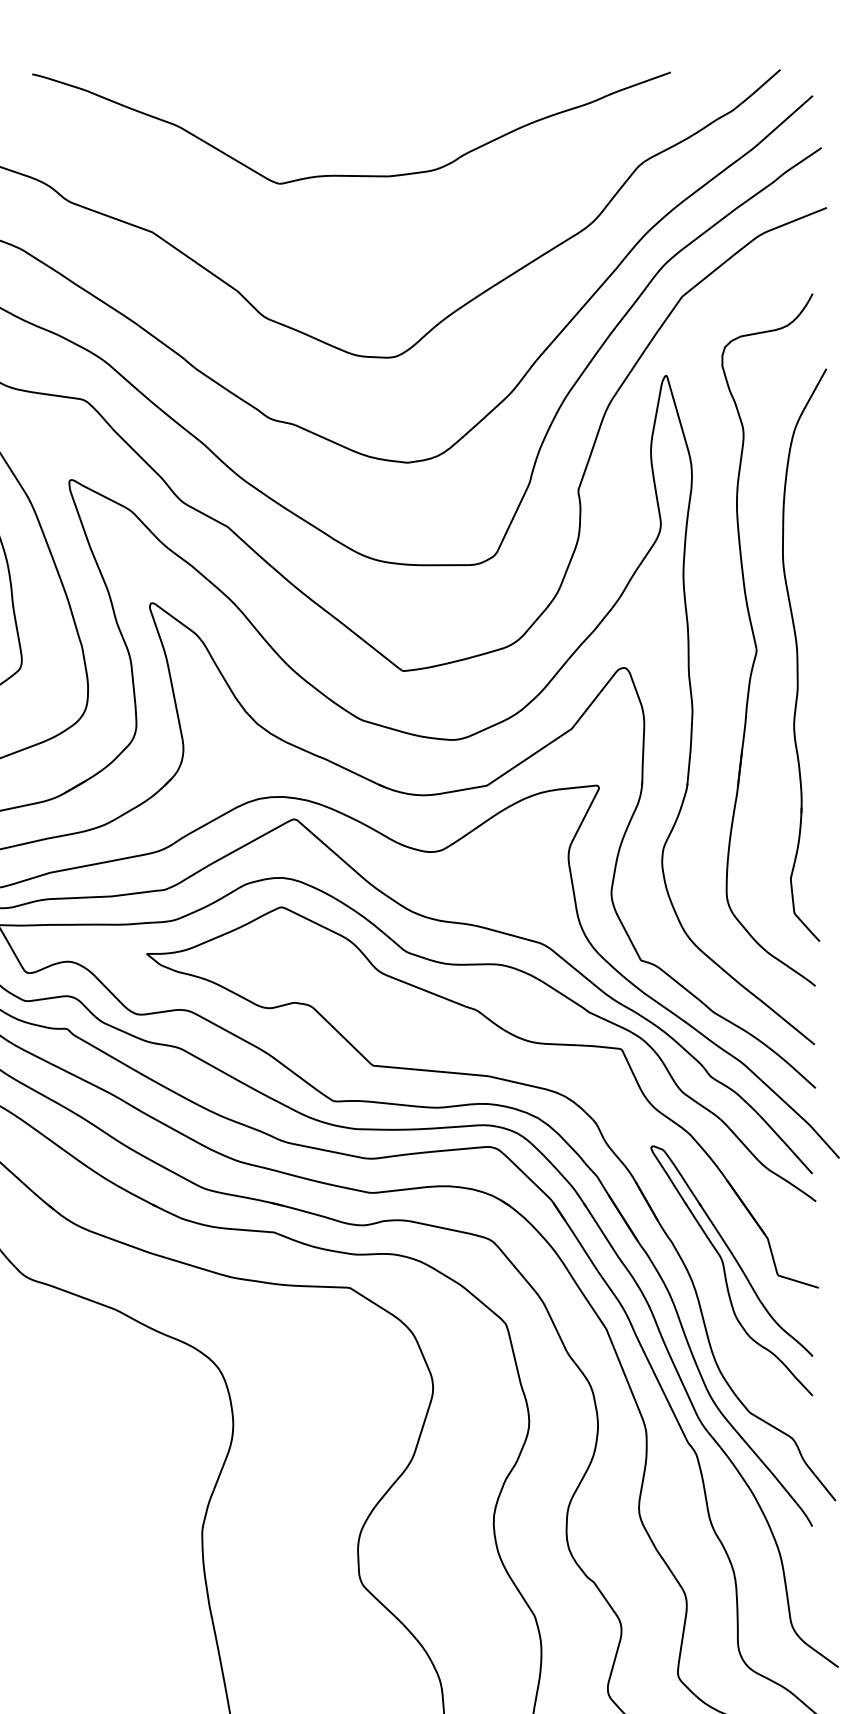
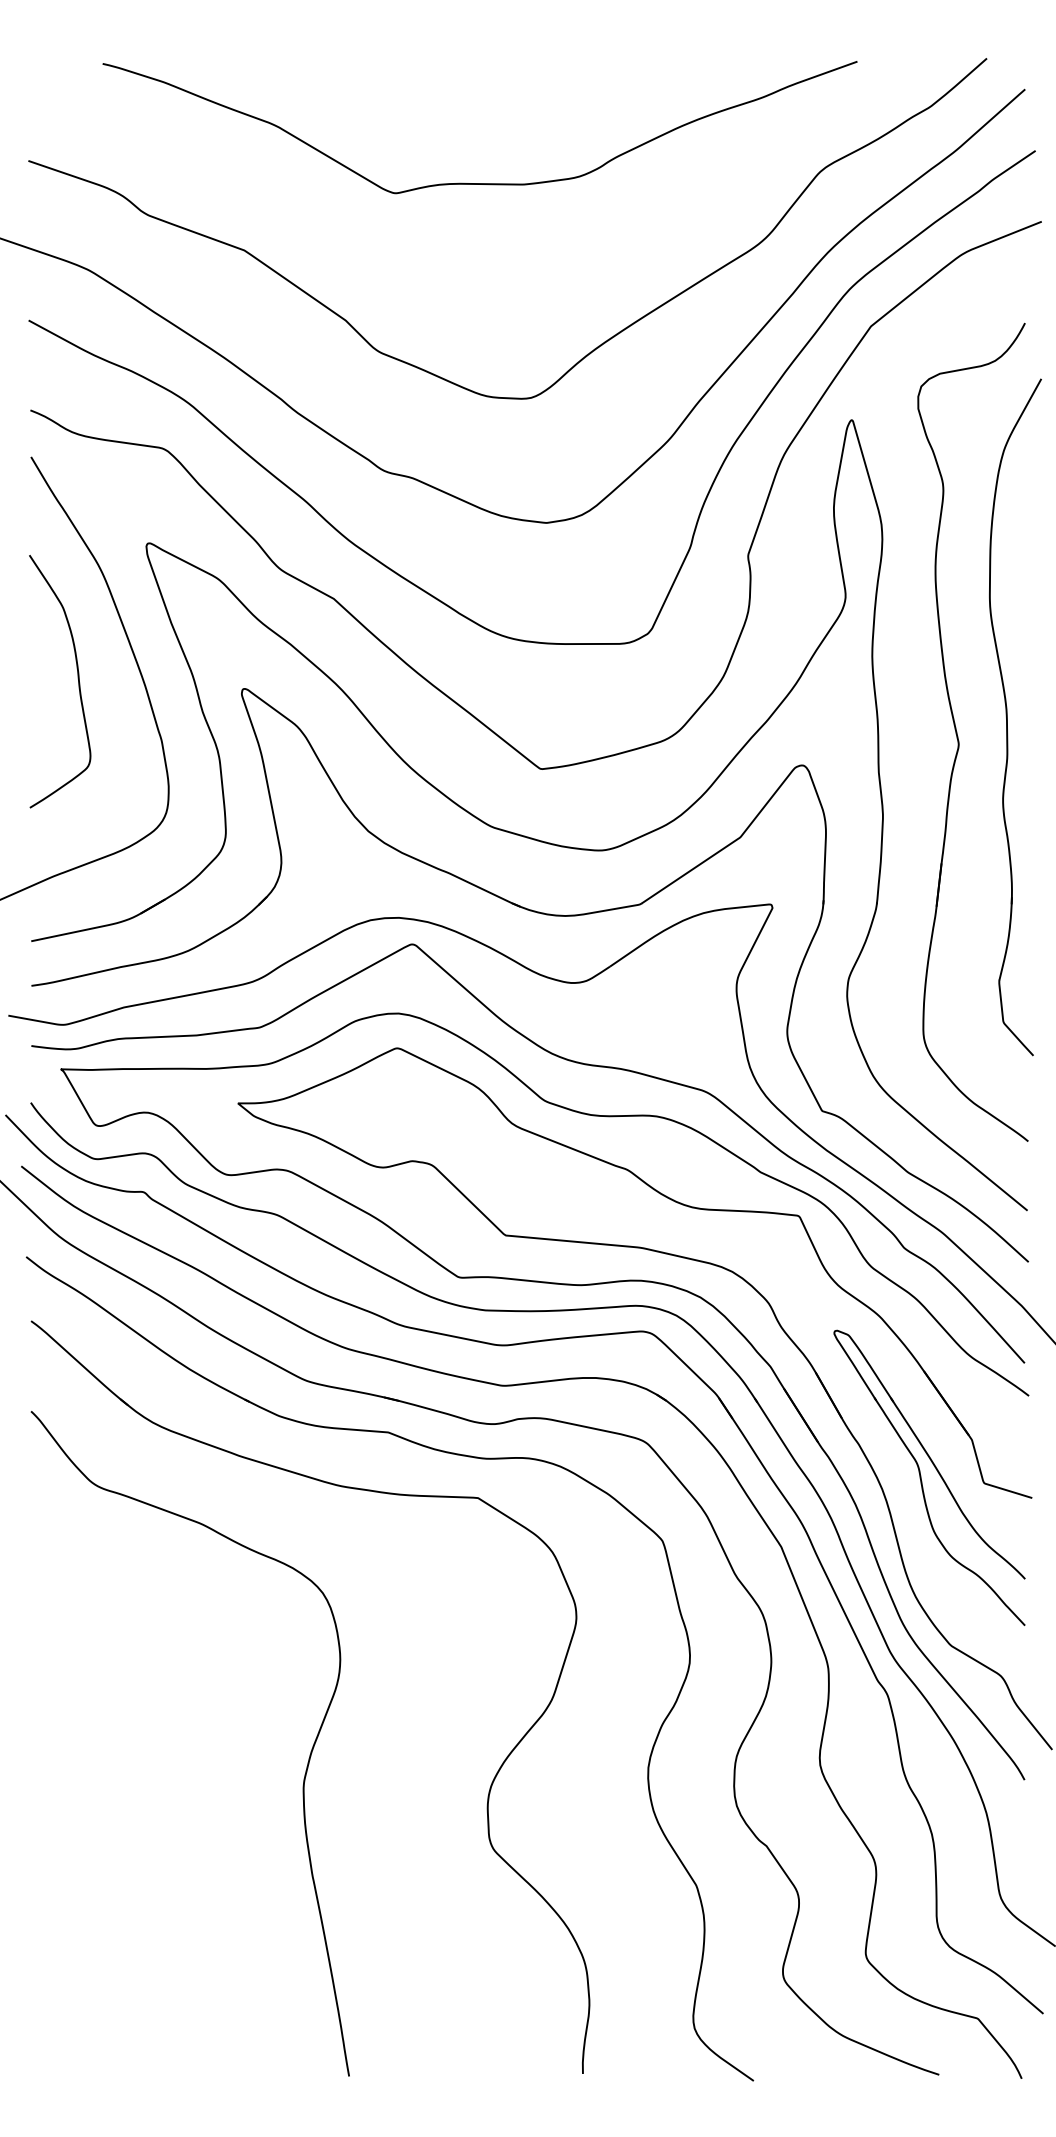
part: (797, 655) -> (1007, 717), moved

